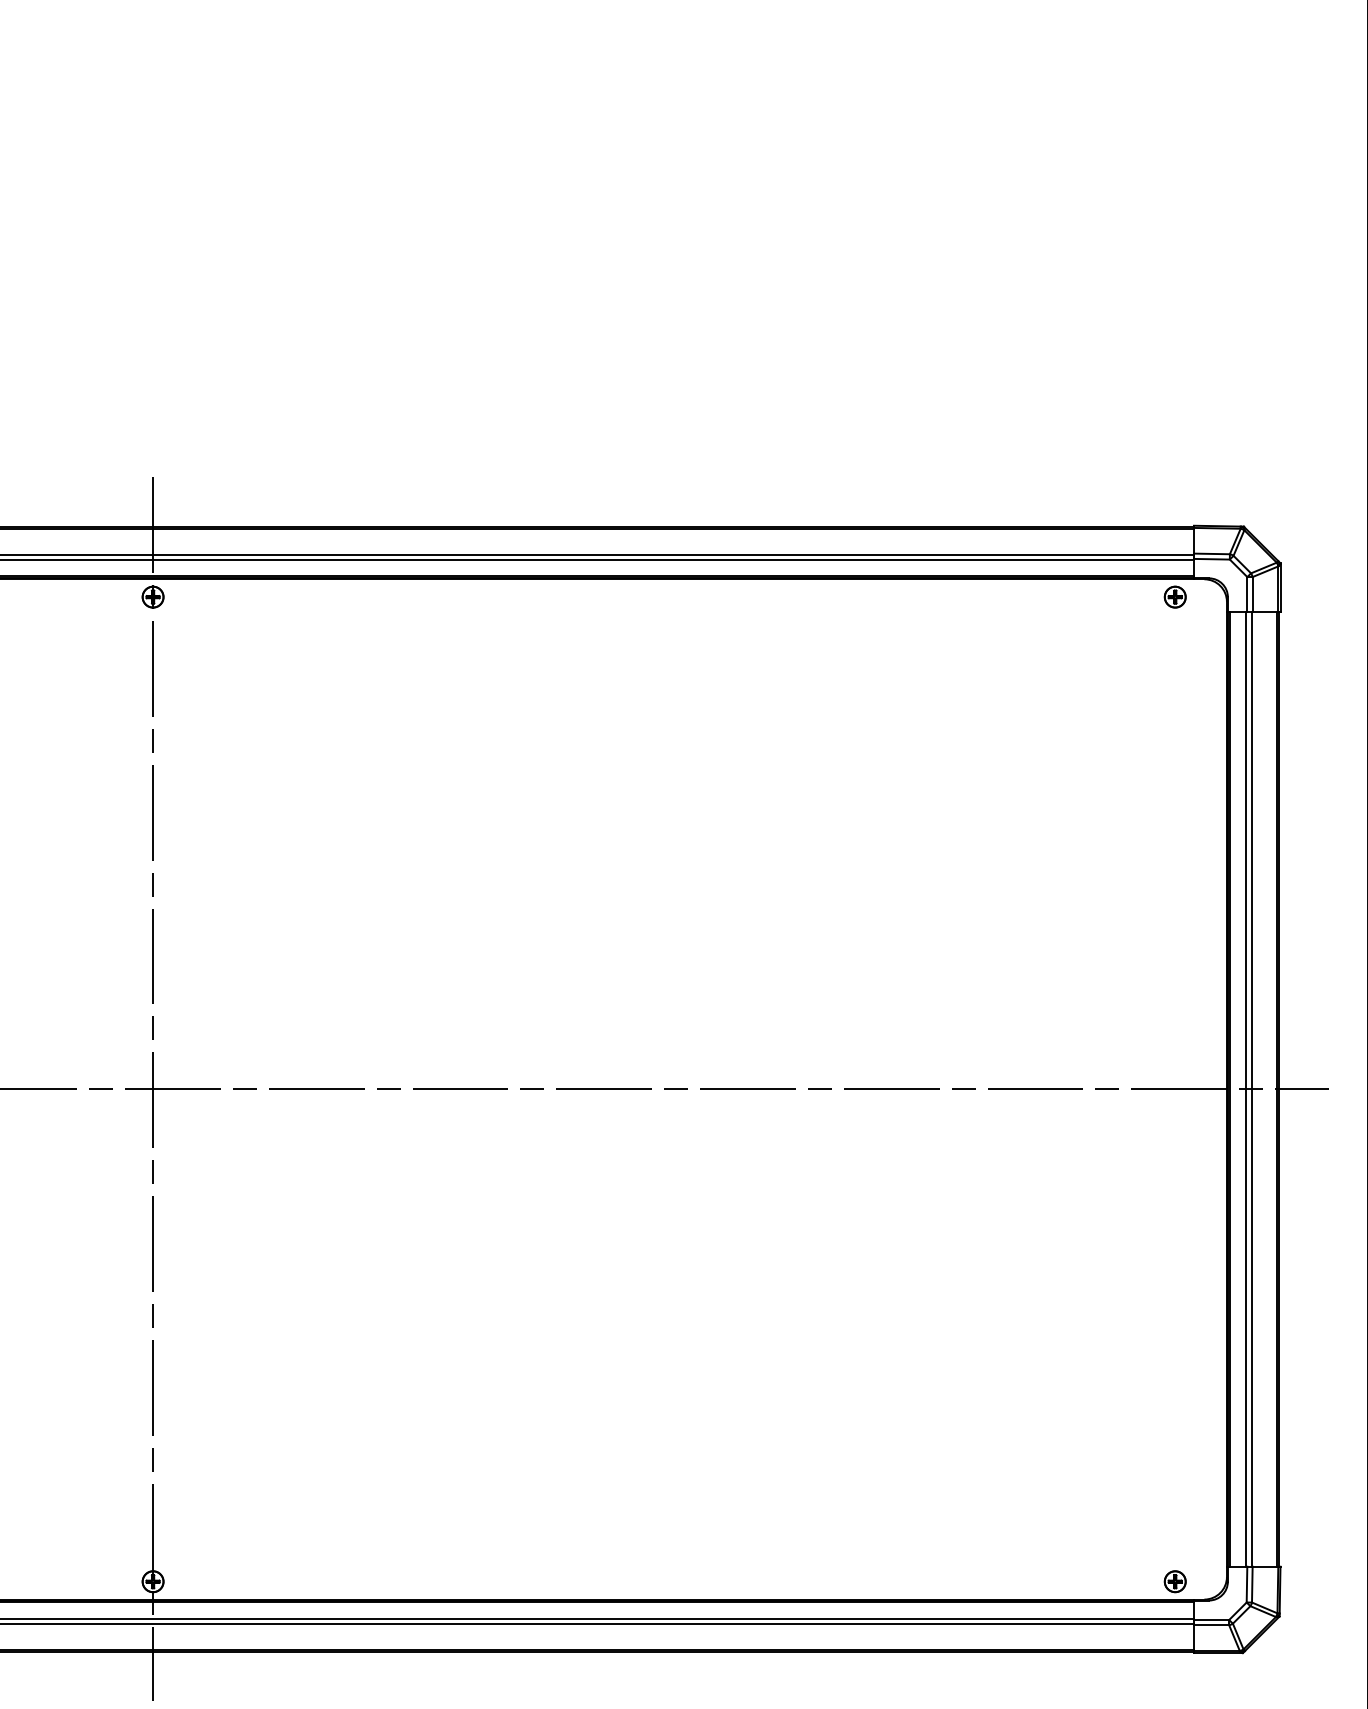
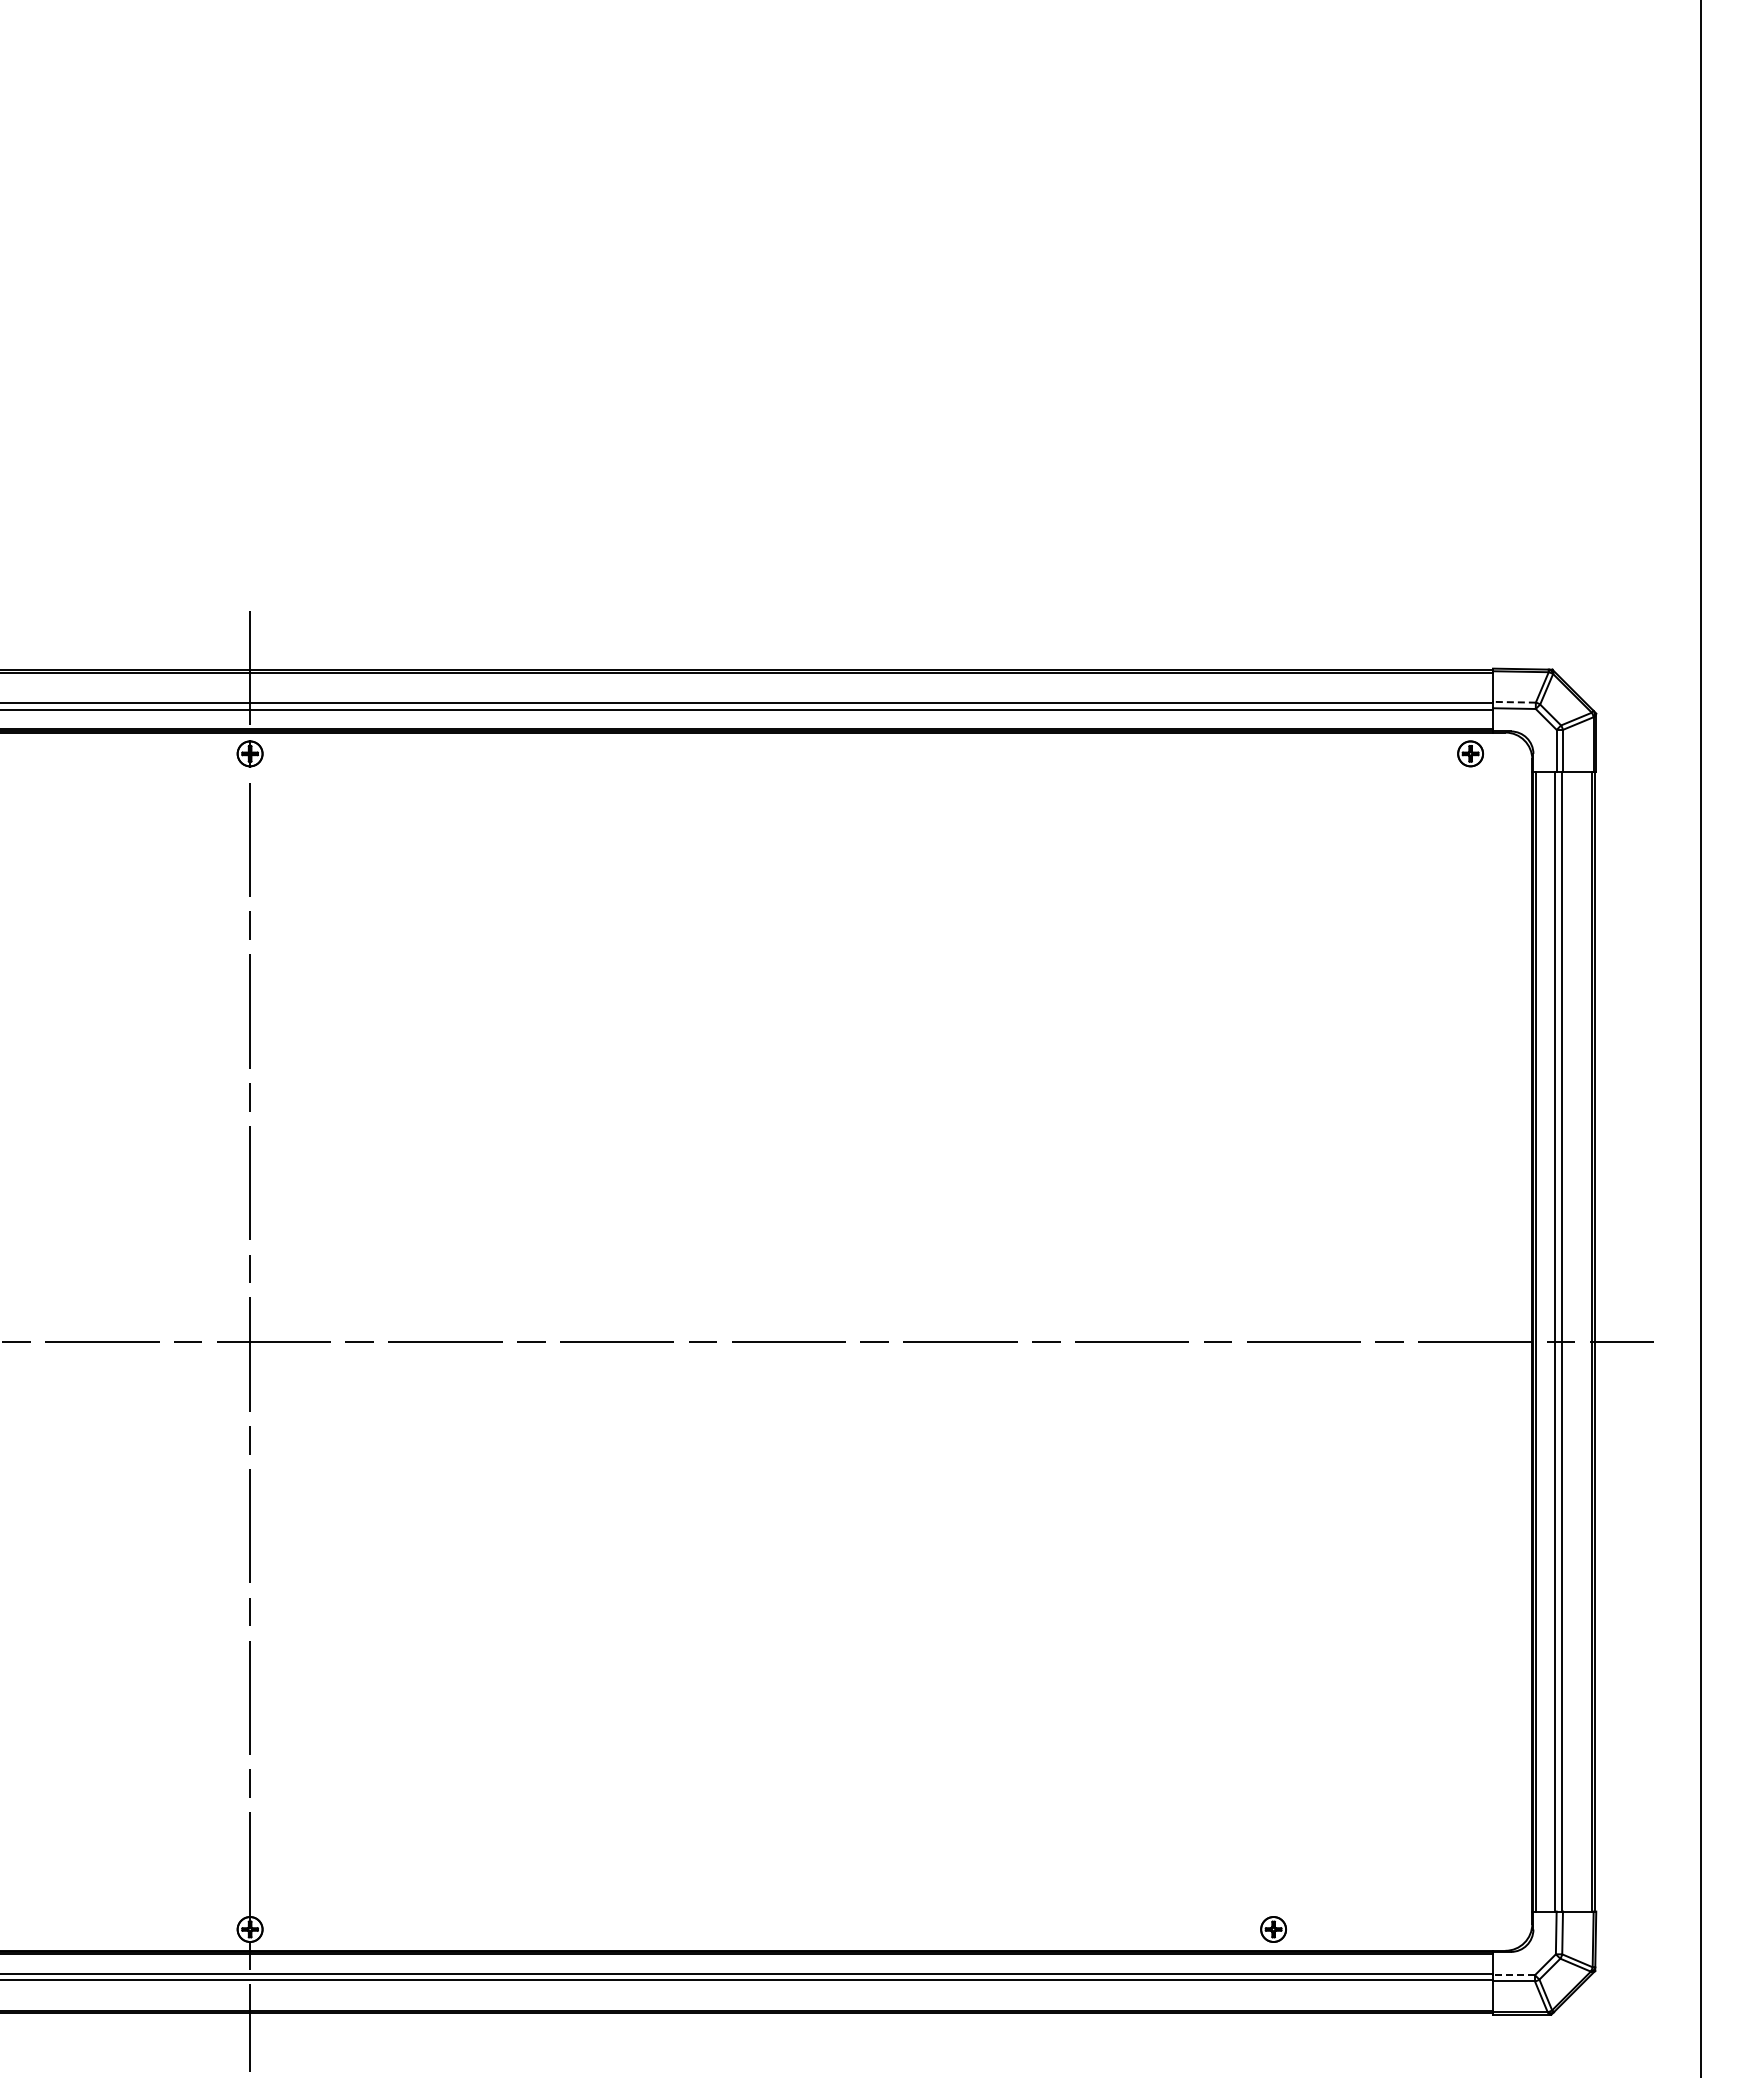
line: (1211, 554) -> (1513, 702), solid -> dashed
part: (1175, 1581) -> (1273, 1929), moved
line: (1212, 1620) -> (1514, 1975), solid -> dashed

